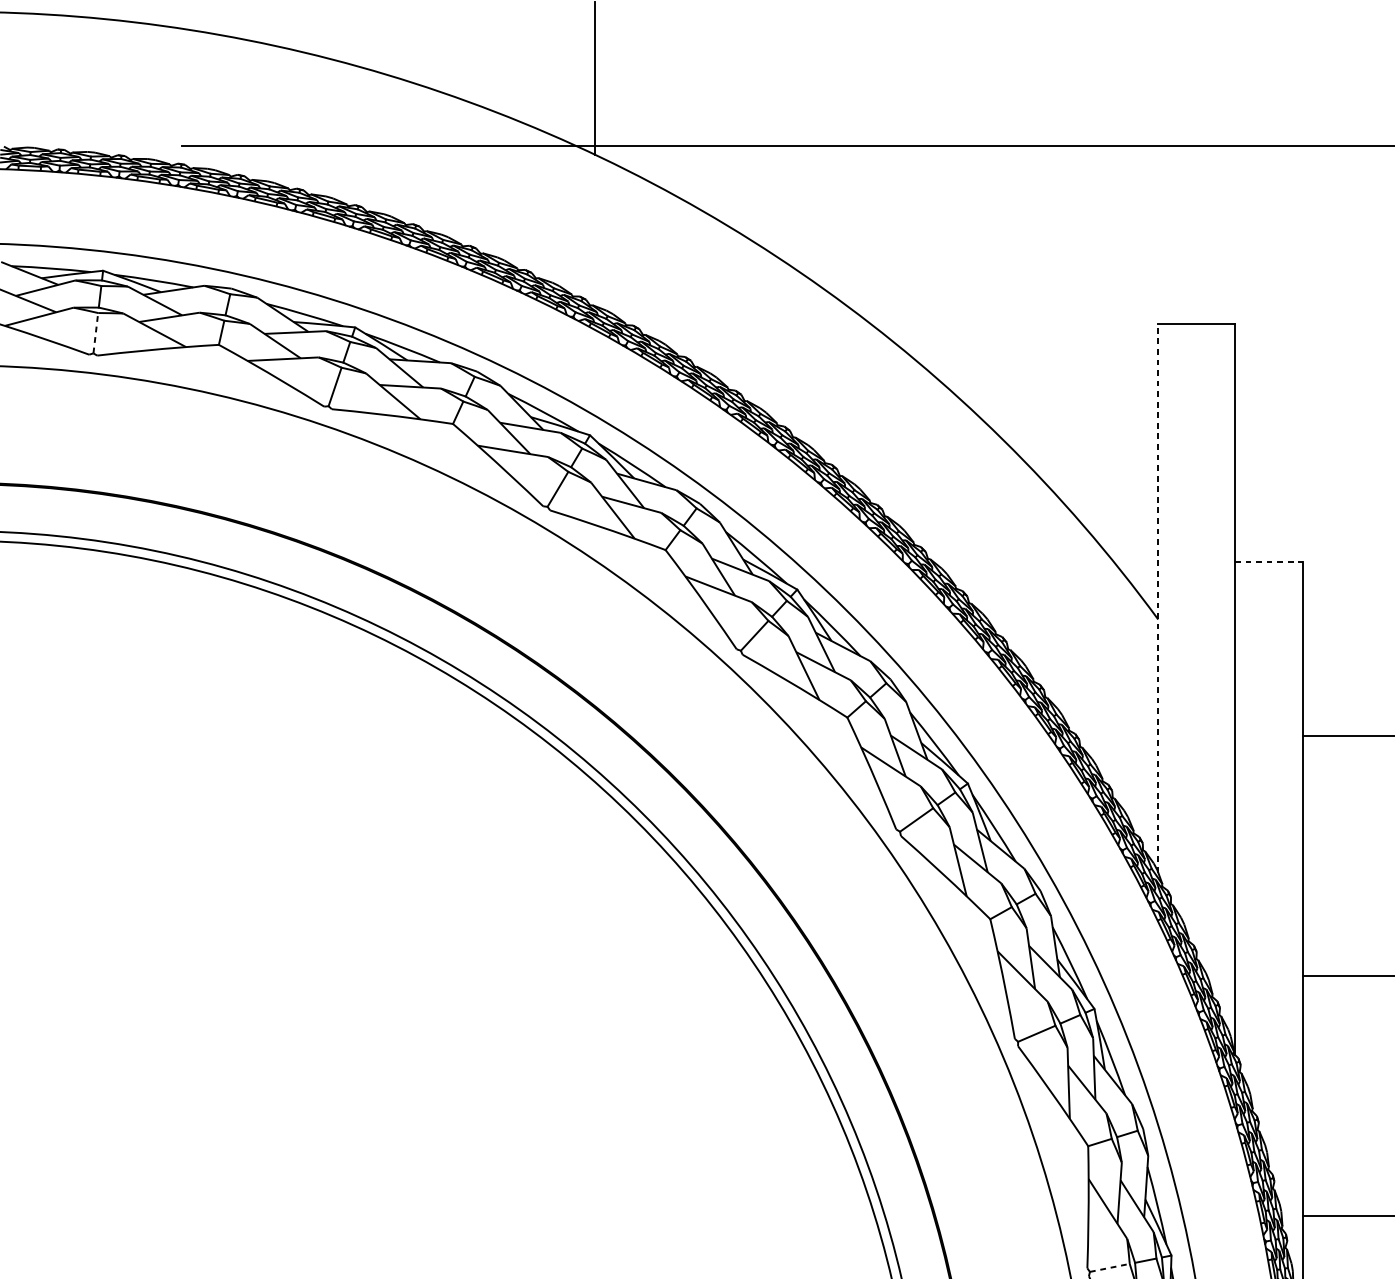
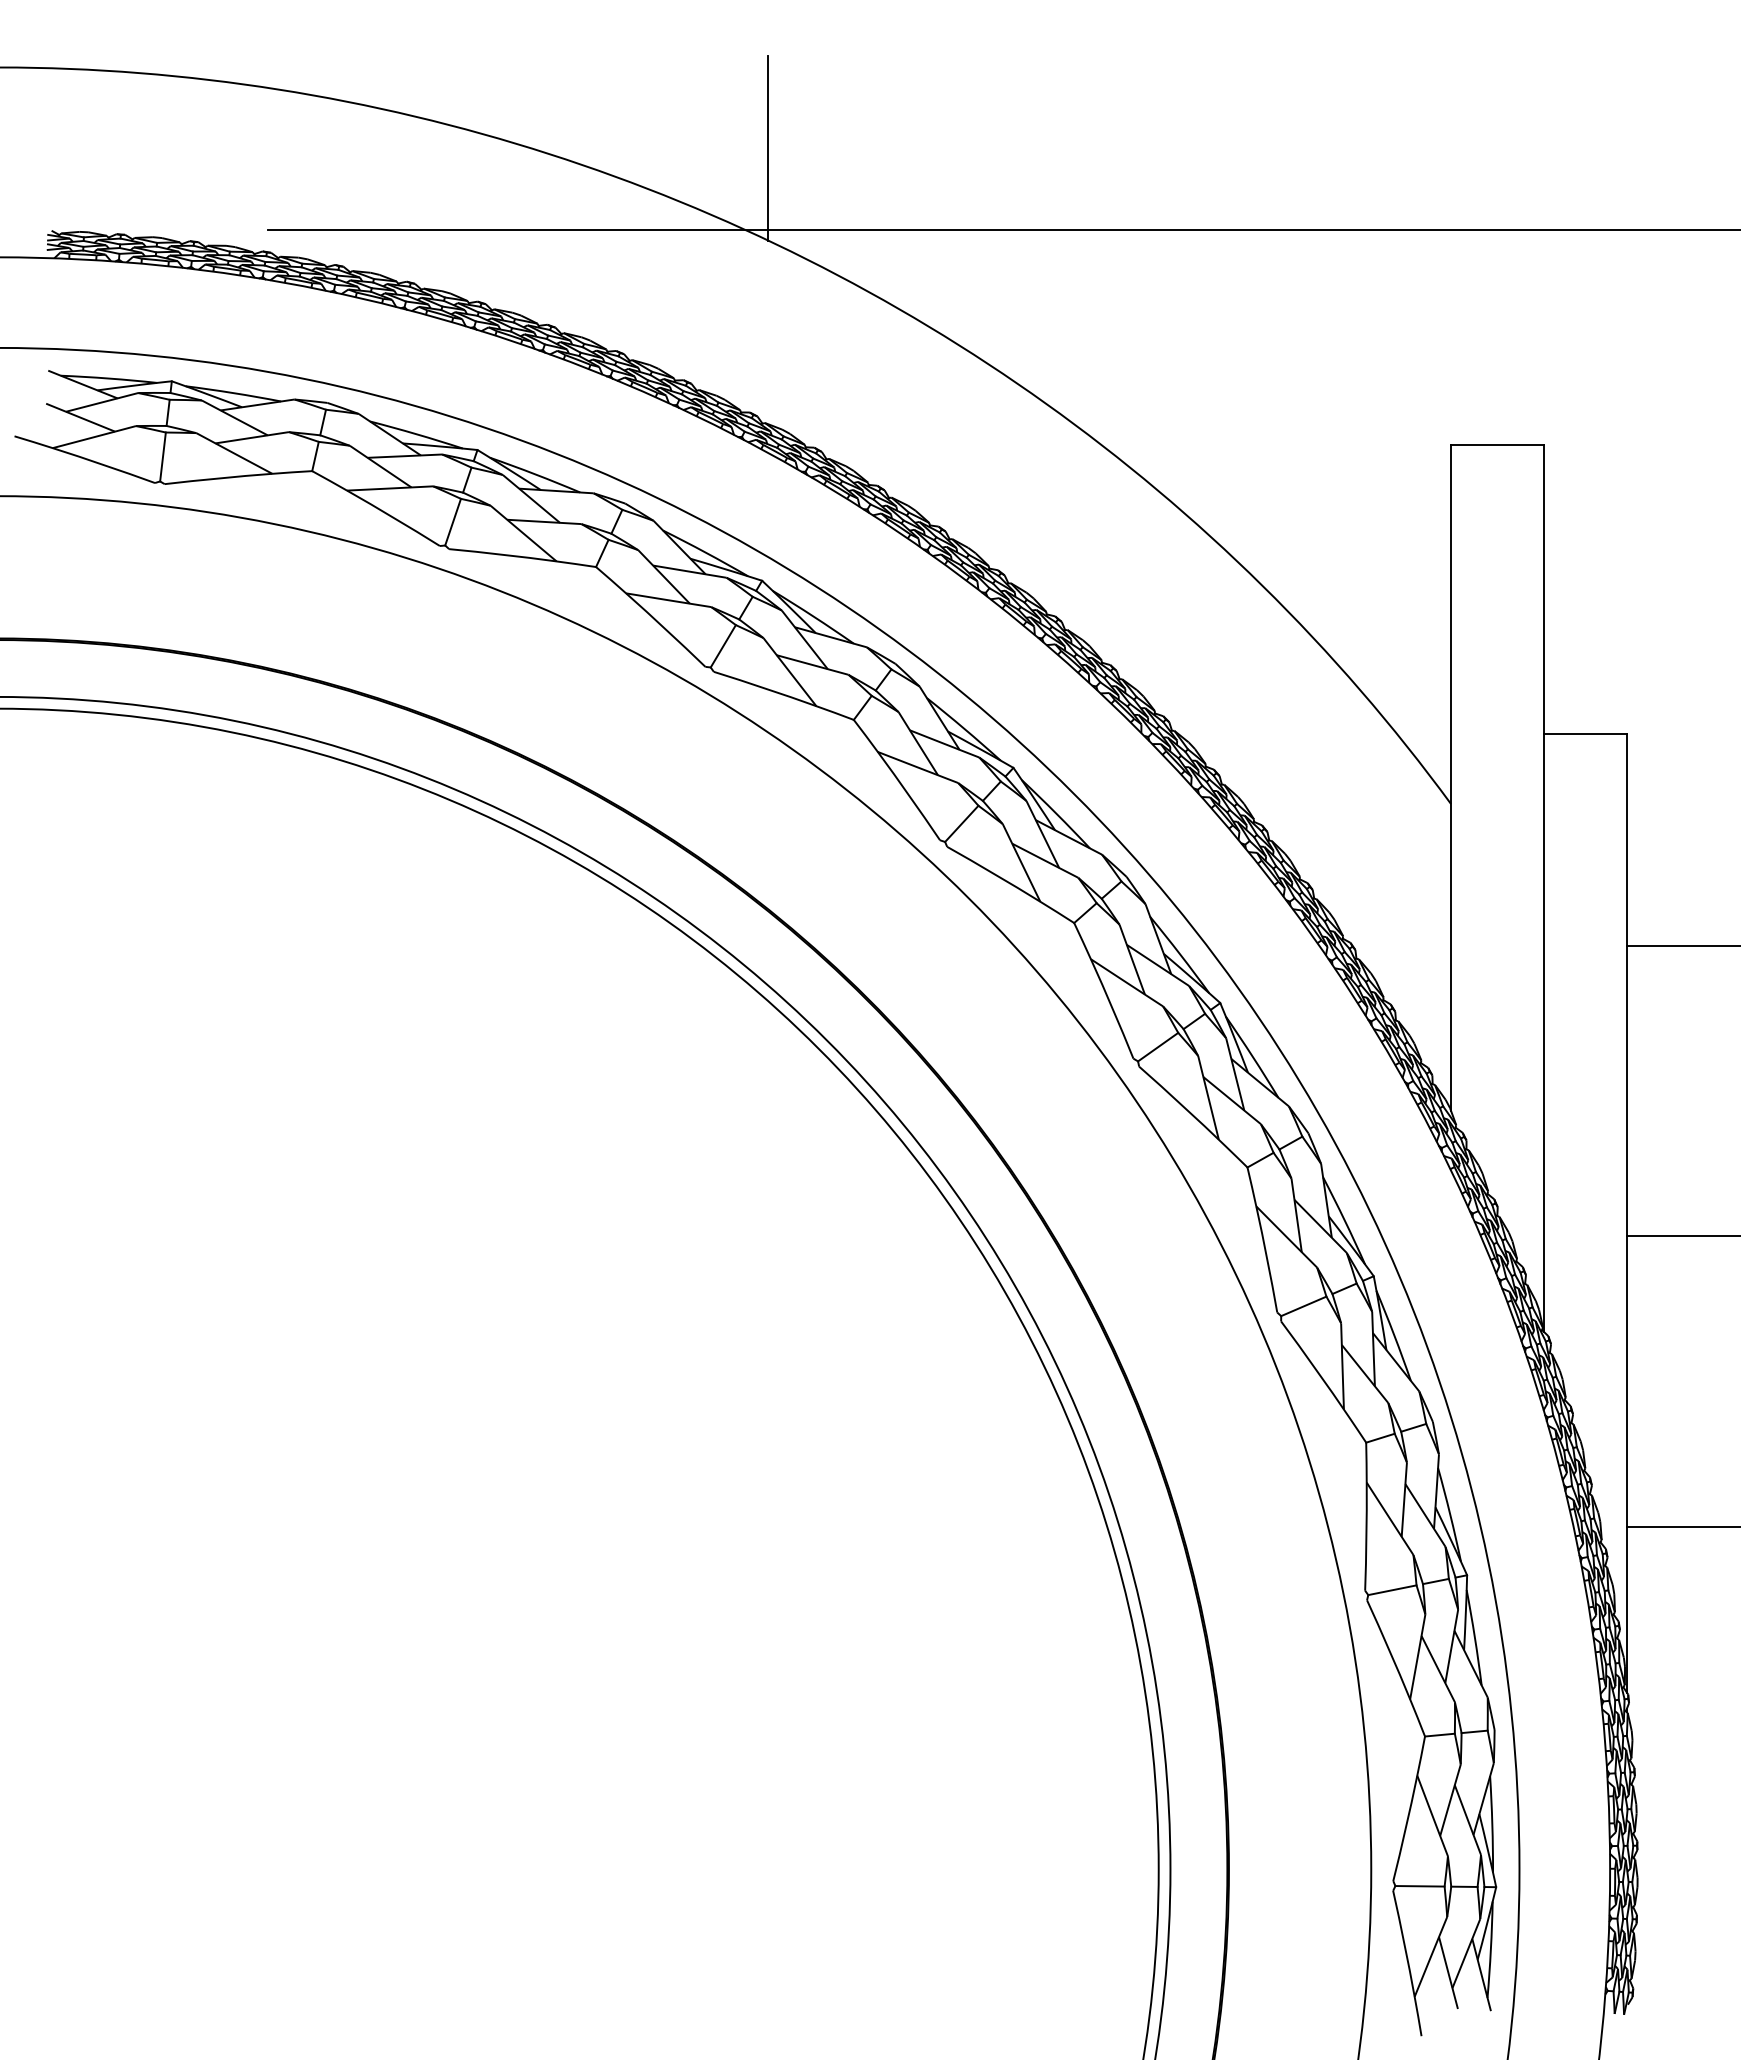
line: (96, 332) -> (163, 456), dashed -> solid
line: (1269, 561) -> (1585, 733), dashed -> solid
line: (1158, 598) -> (1451, 778), dashed -> solid
line: (1109, 1268) -> (1392, 1590), dashed -> solid

